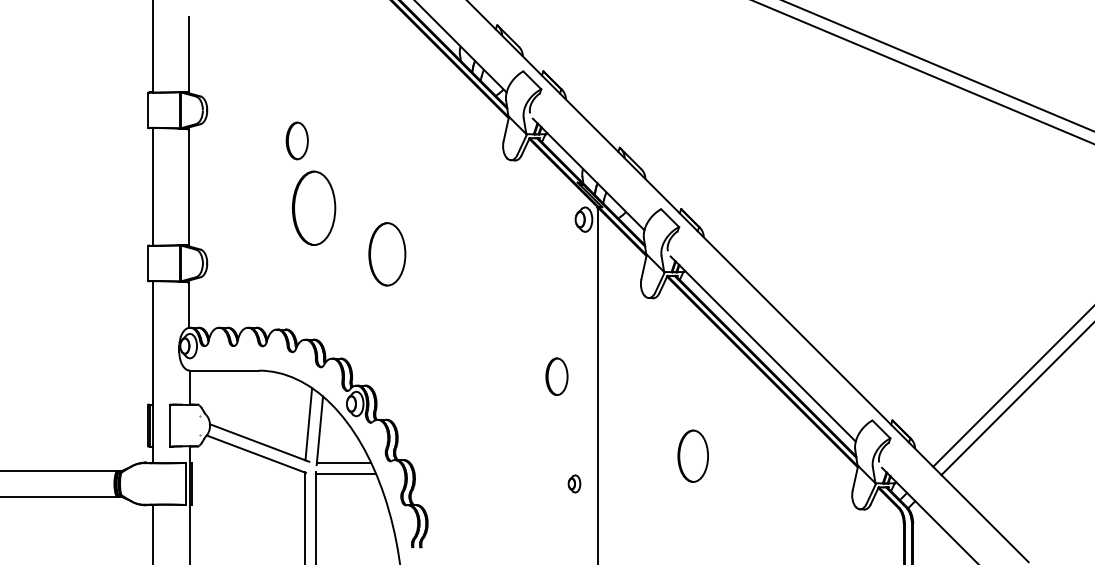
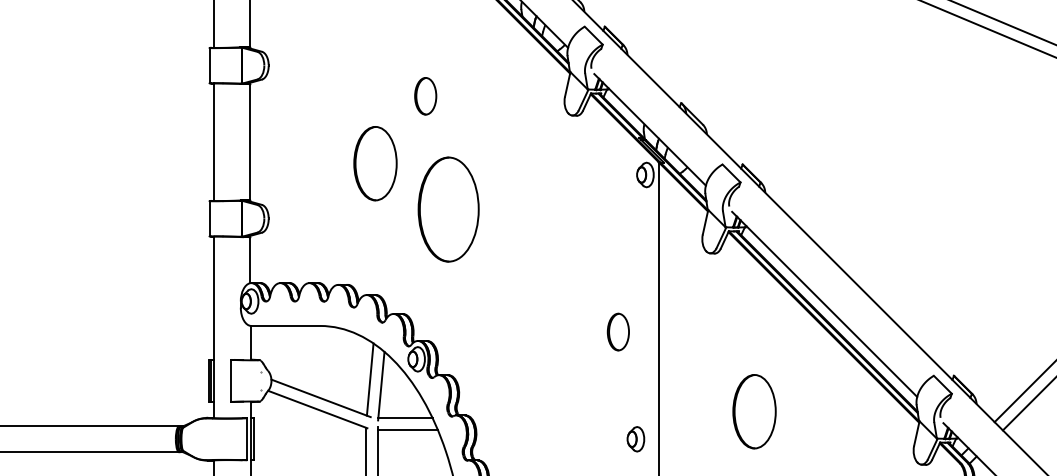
part: (296, 140) -> (424, 95), moved
part: (387, 254) -> (448, 209), size x1.67
part: (693, 455) -> (754, 410), size x1.43
part: (574, 483) -> (635, 438), size x1.43

